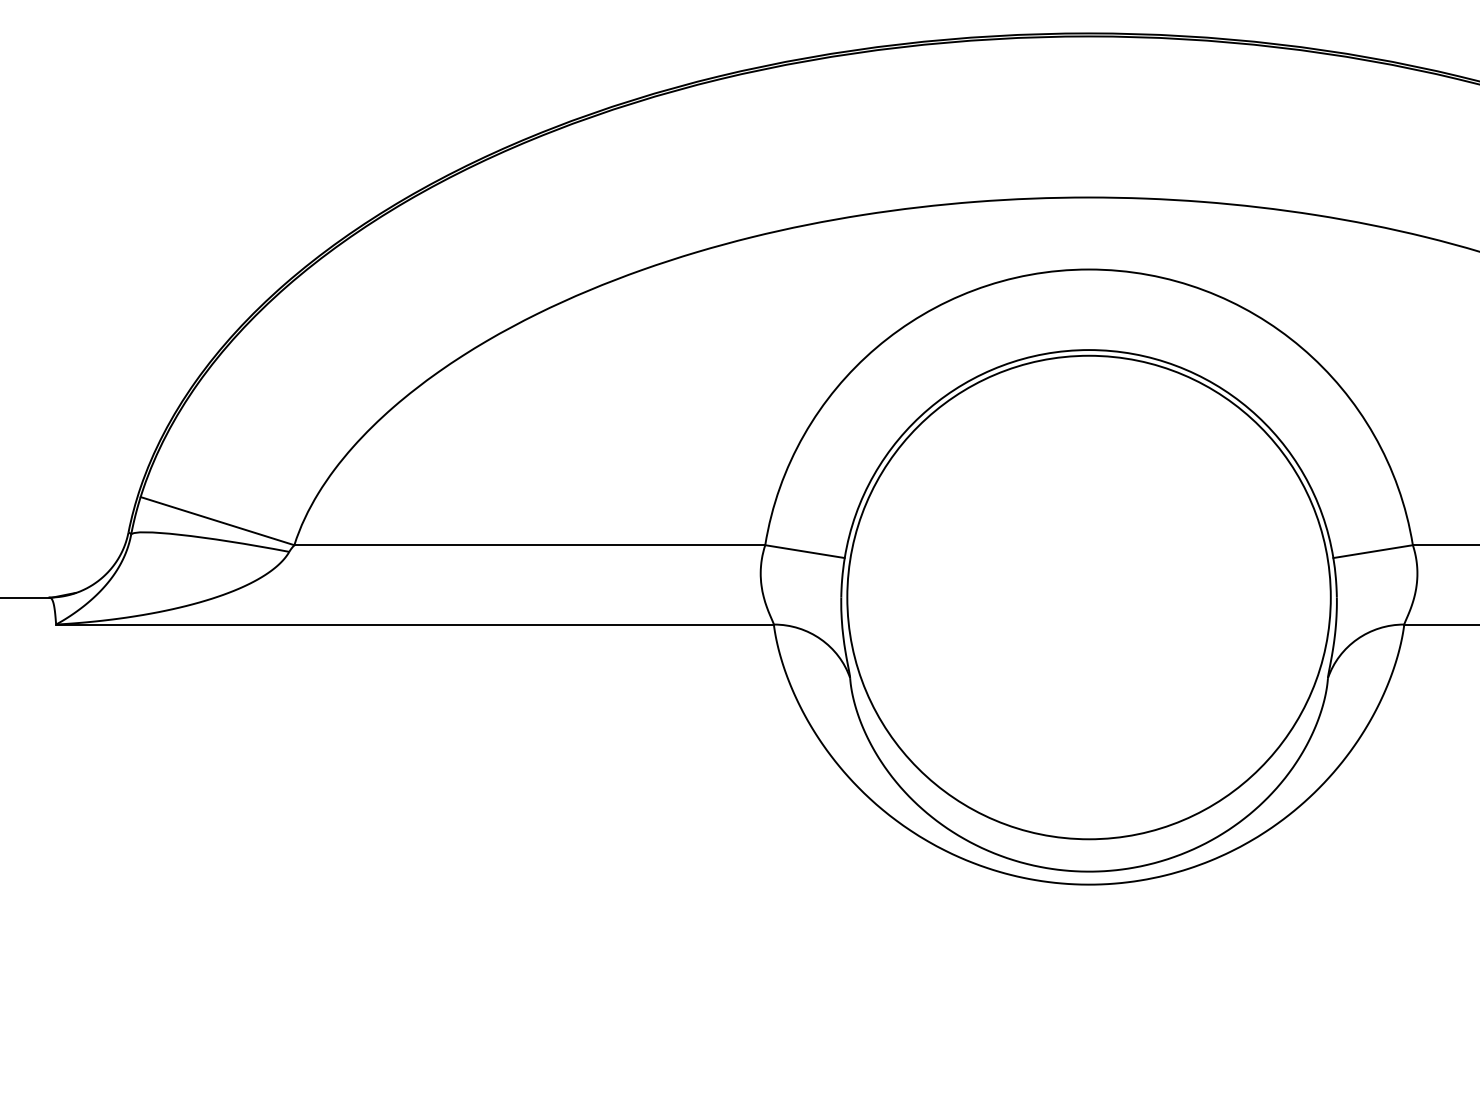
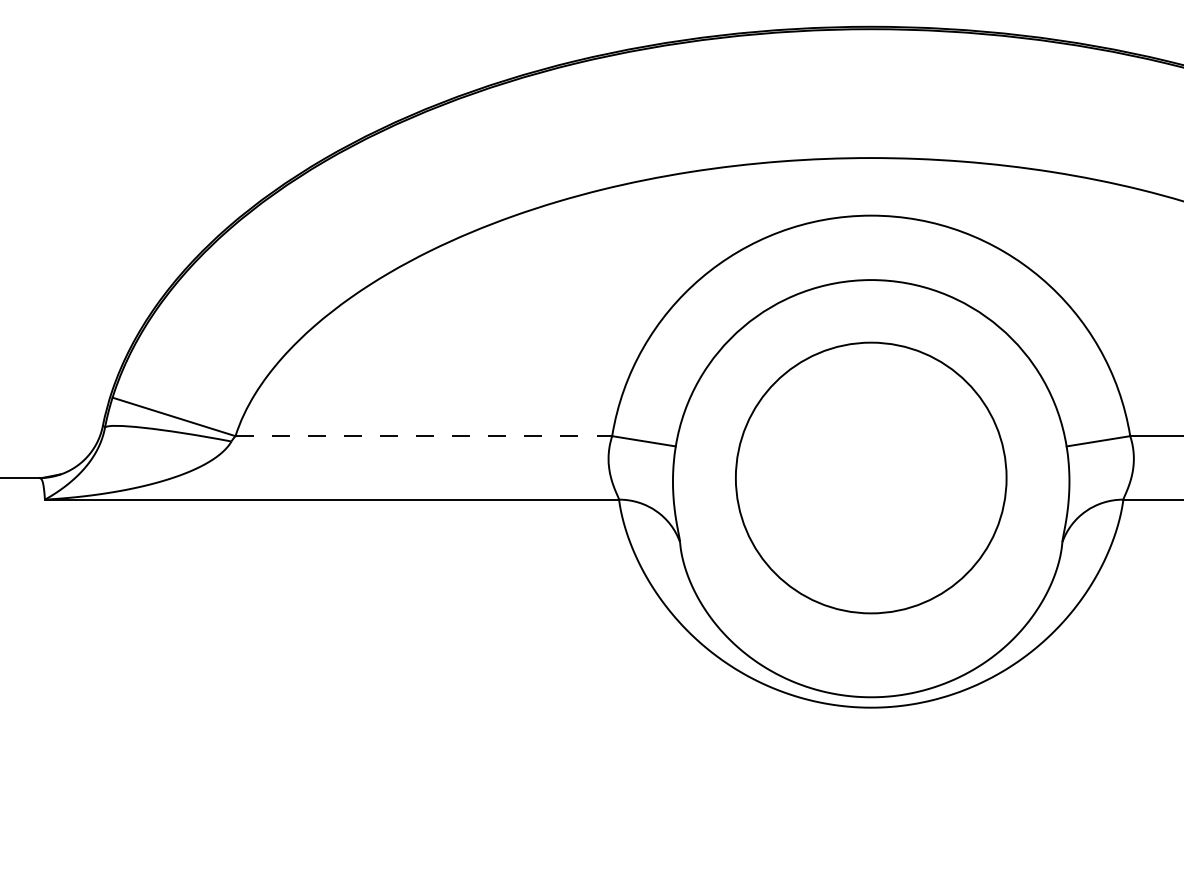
line: (530, 545) -> (424, 436), solid -> dashed
circle: (1088, 597) -> (870, 477), size x0.7

